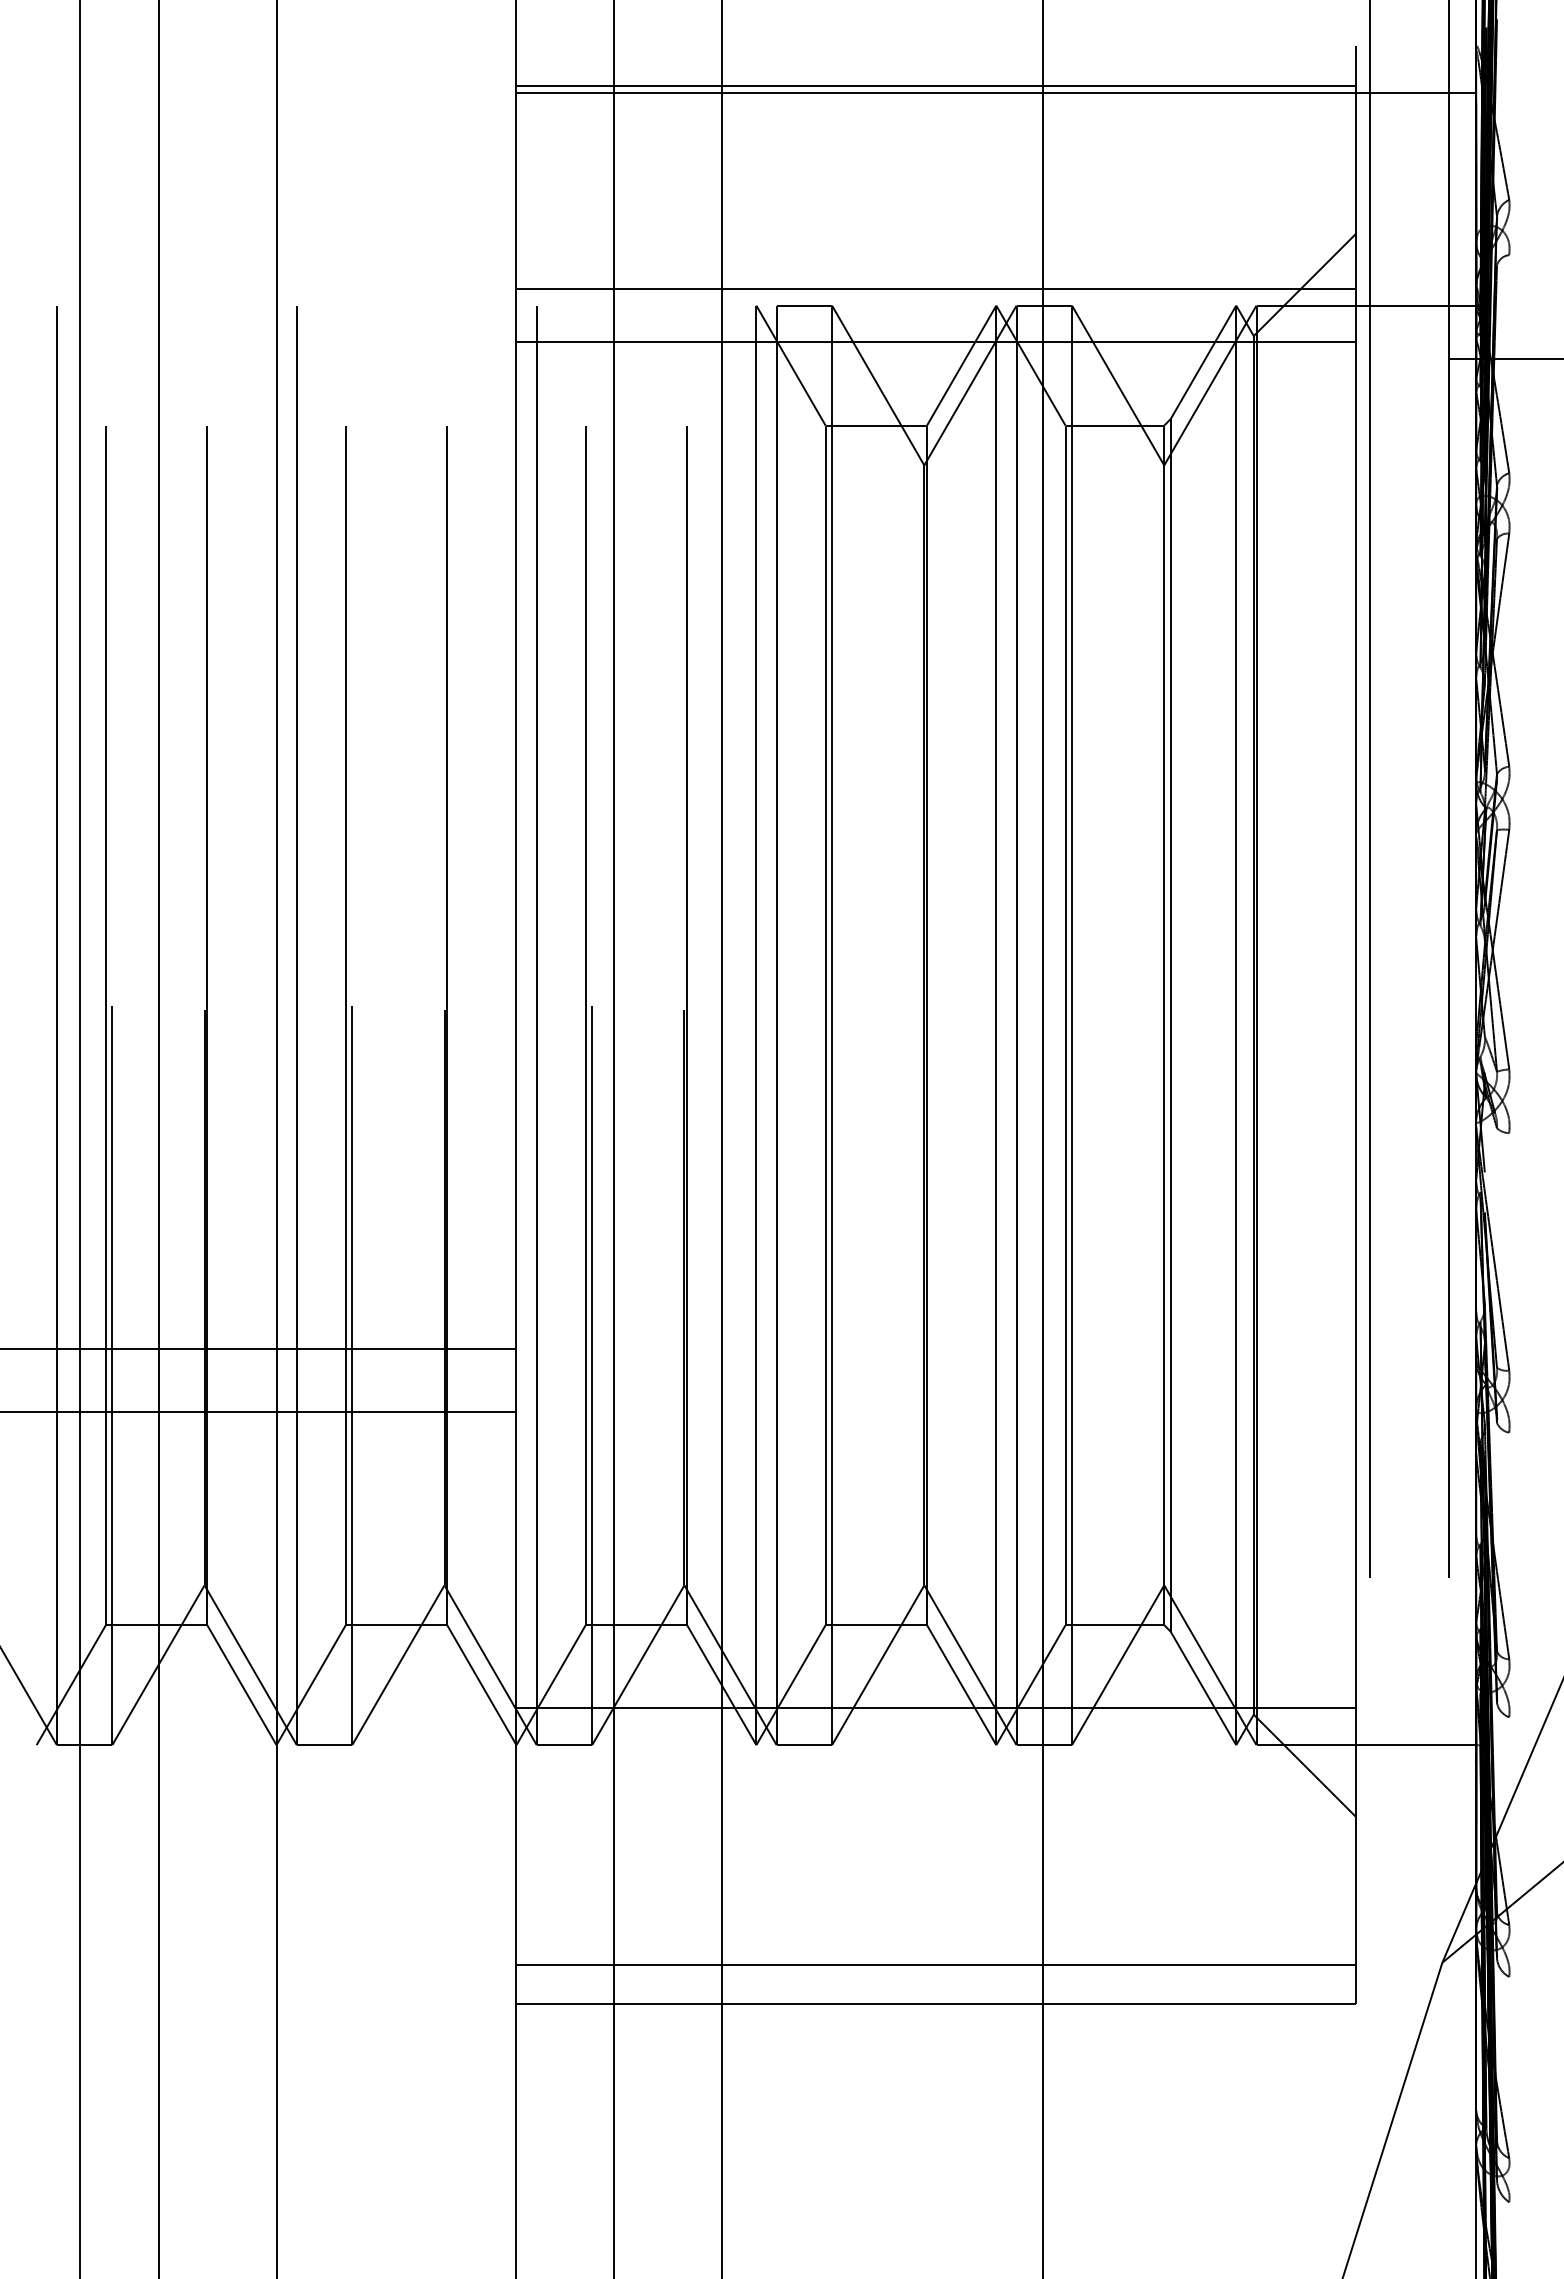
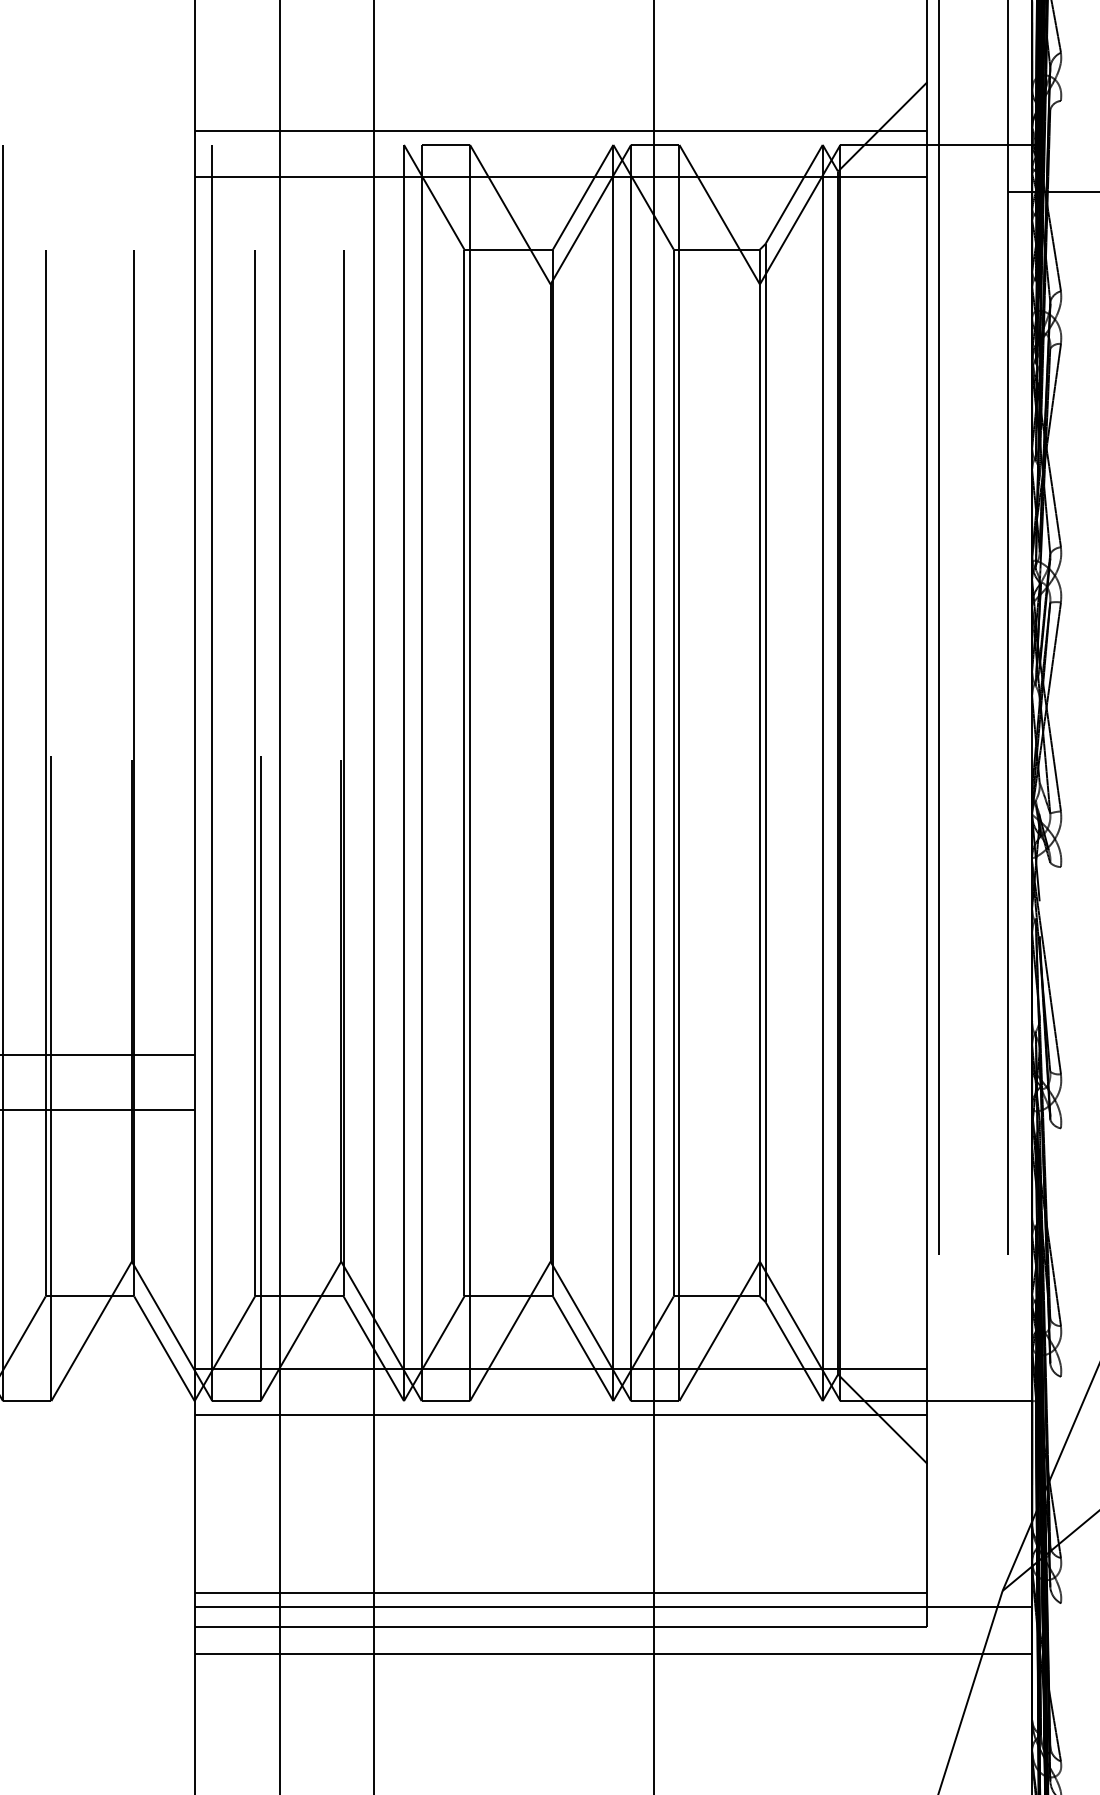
line: (936, 1761) -> (561, 1415), added
line: (996, 1981) -> (613, 1607), added
line: (996, 2035) -> (613, 1654), added

